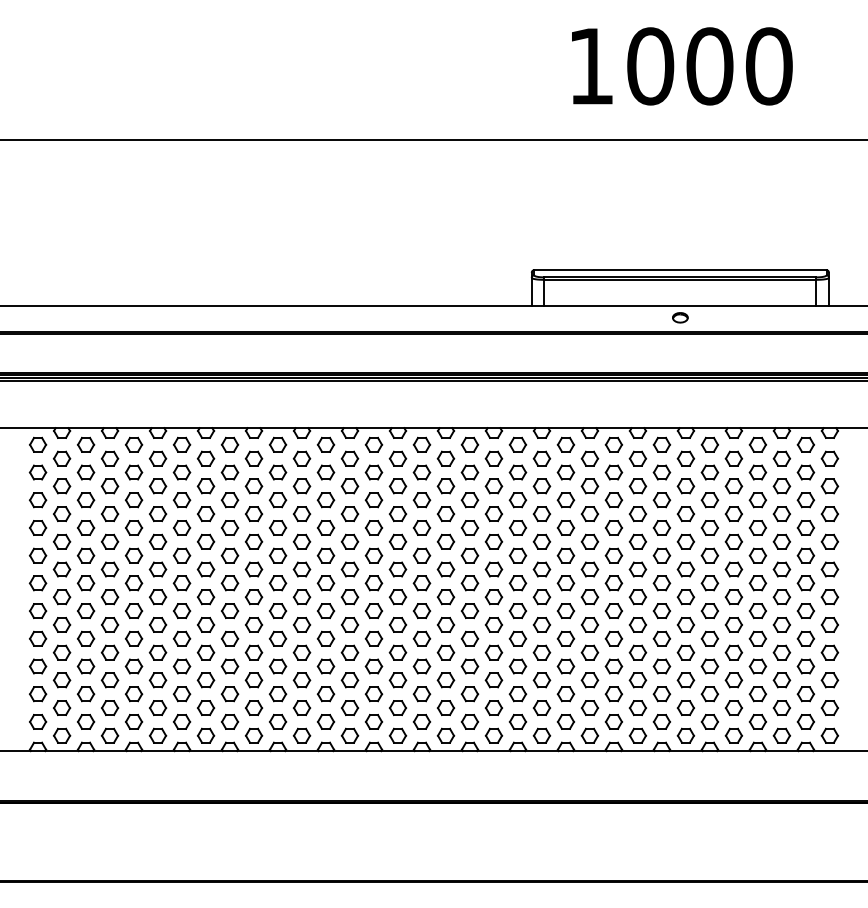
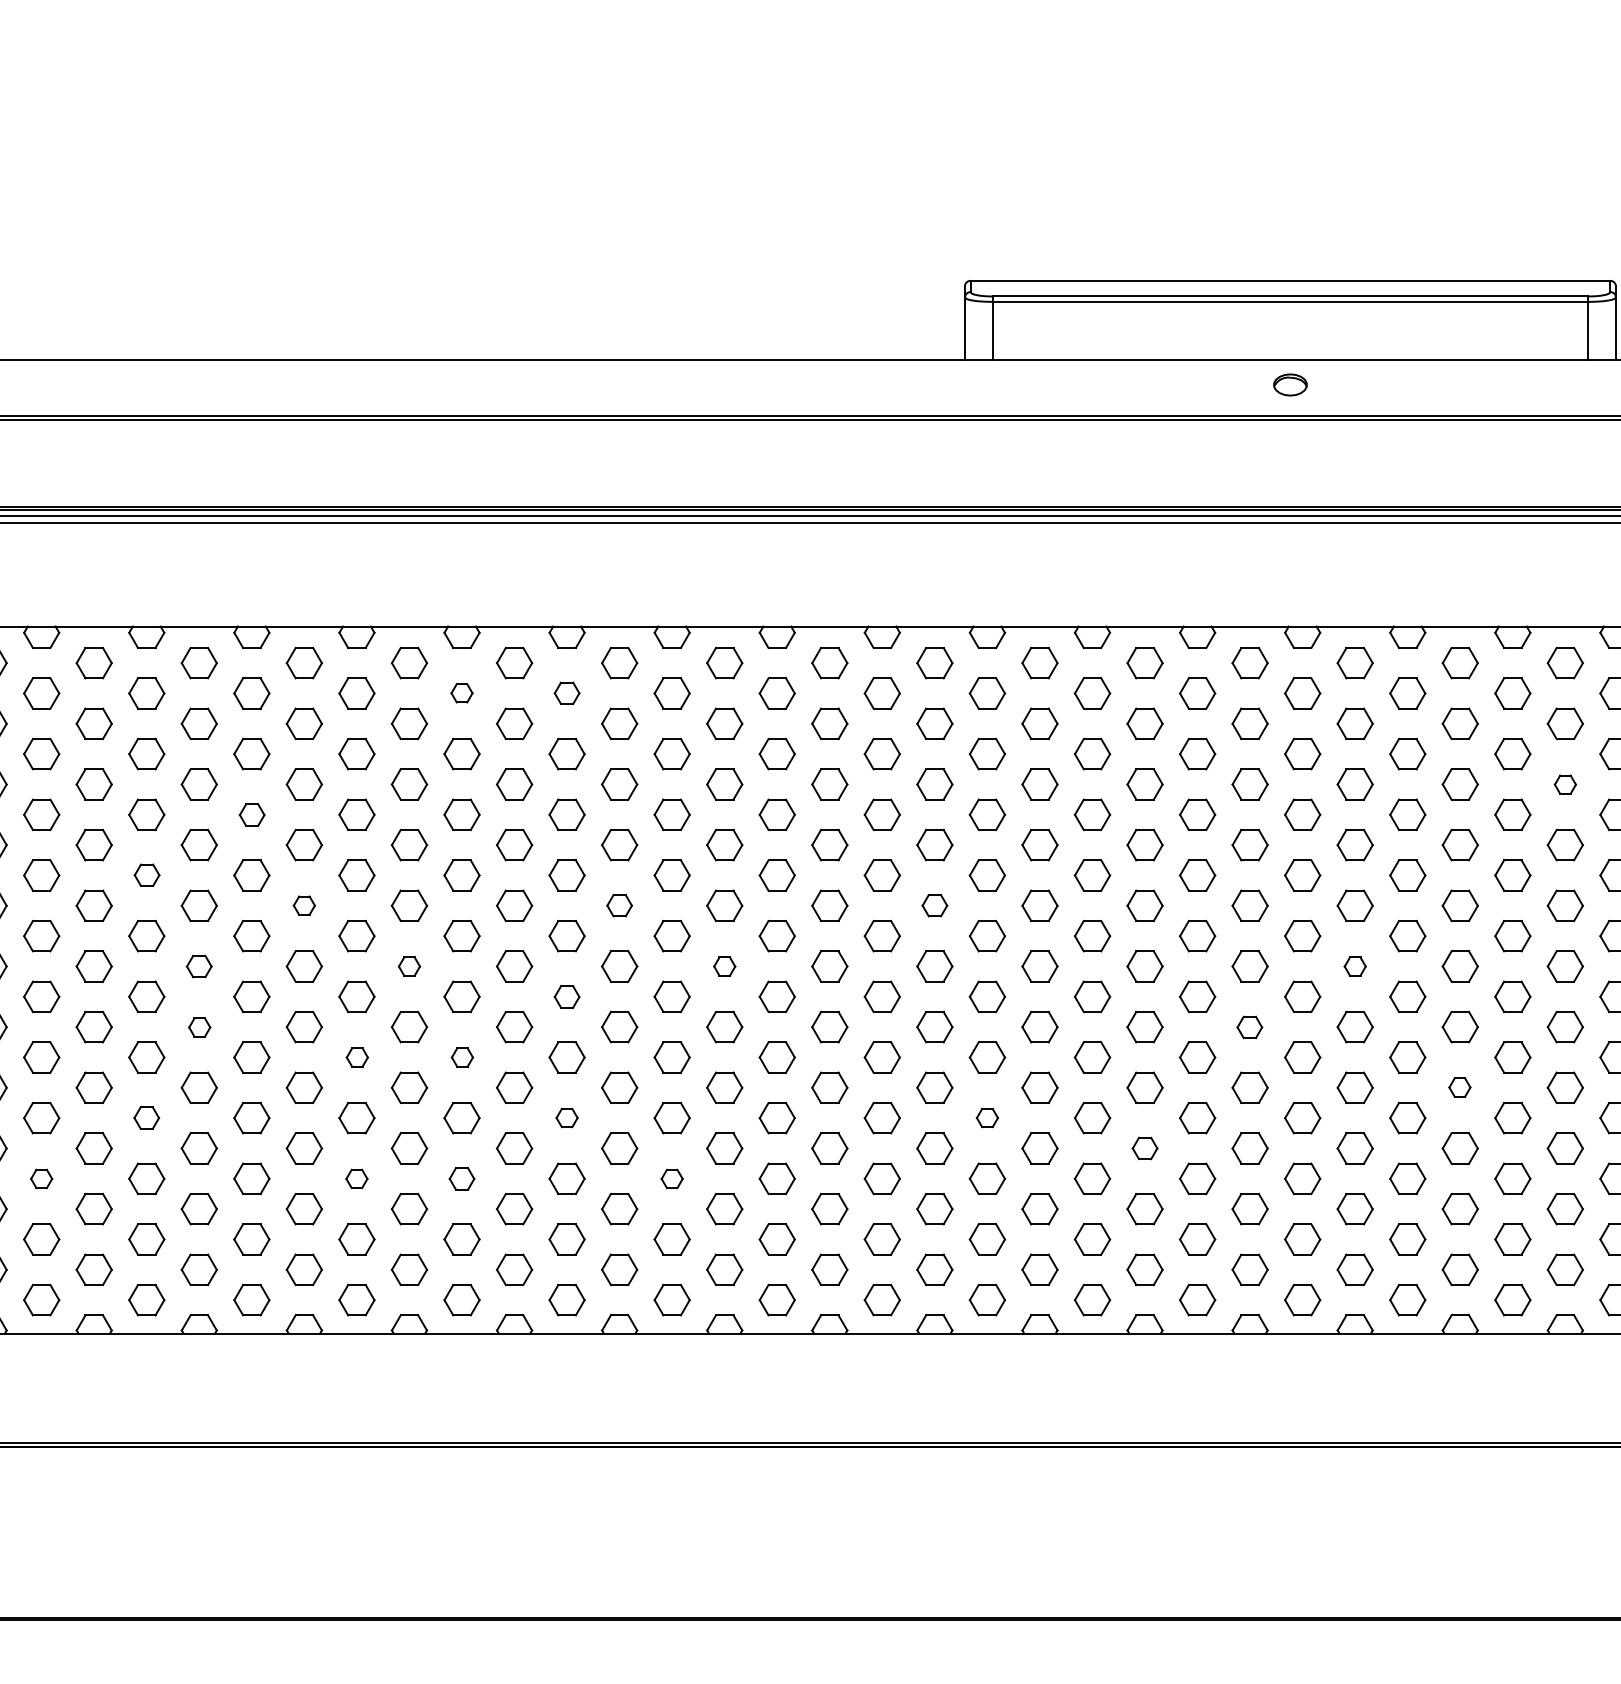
part: (301, 458) -> (460, 693), size x0.6
part: (349, 458) -> (565, 693), size x0.7
part: (805, 500) -> (1564, 785), size x0.6
part: (206, 514) -> (252, 815), size x0.7
part: (158, 541) -> (147, 874), size x0.7
part: (229, 555) -> (303, 905), size x0.6
part: (373, 555) -> (618, 905), size x0.7
part: (517, 555) -> (933, 905), size x0.7
part: (181, 583) -> (198, 966), size x0.7
part: (277, 583) -> (408, 966), size x0.6
part: (421, 583) -> (723, 966), size x0.6
part: (709, 583) -> (1354, 966), size x0.6
part: (349, 597) -> (565, 997), size x0.7
part: (182, 611) -> (200, 1028), size x0.6
part: (661, 611) -> (1249, 1028), size x0.7
part: (254, 624) -> (357, 1056), size x0.6
part: (302, 624) -> (463, 1056), size x0.6
part: (757, 638) -> (1459, 1087), size x0.6
part: (157, 652) -> (145, 1117), size x0.7
part: (349, 652) -> (565, 1117), size x0.6
part: (541, 652) -> (986, 1117), size x0.6
part: (613, 666) -> (1144, 1148), size x0.7
part: (109, 680) -> (40, 1179), size x0.6
part: (253, 680) -> (355, 1179), size x0.6
part: (301, 680) -> (460, 1179), size x0.7
part: (397, 680) -> (671, 1179), size x0.6

